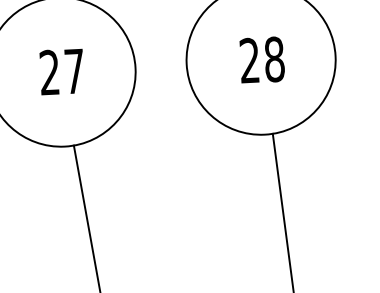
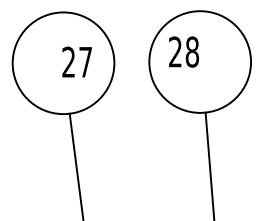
text: (261, 59) -> (183, 51), moved
text: (60, 70) -> (76, 61), moved

